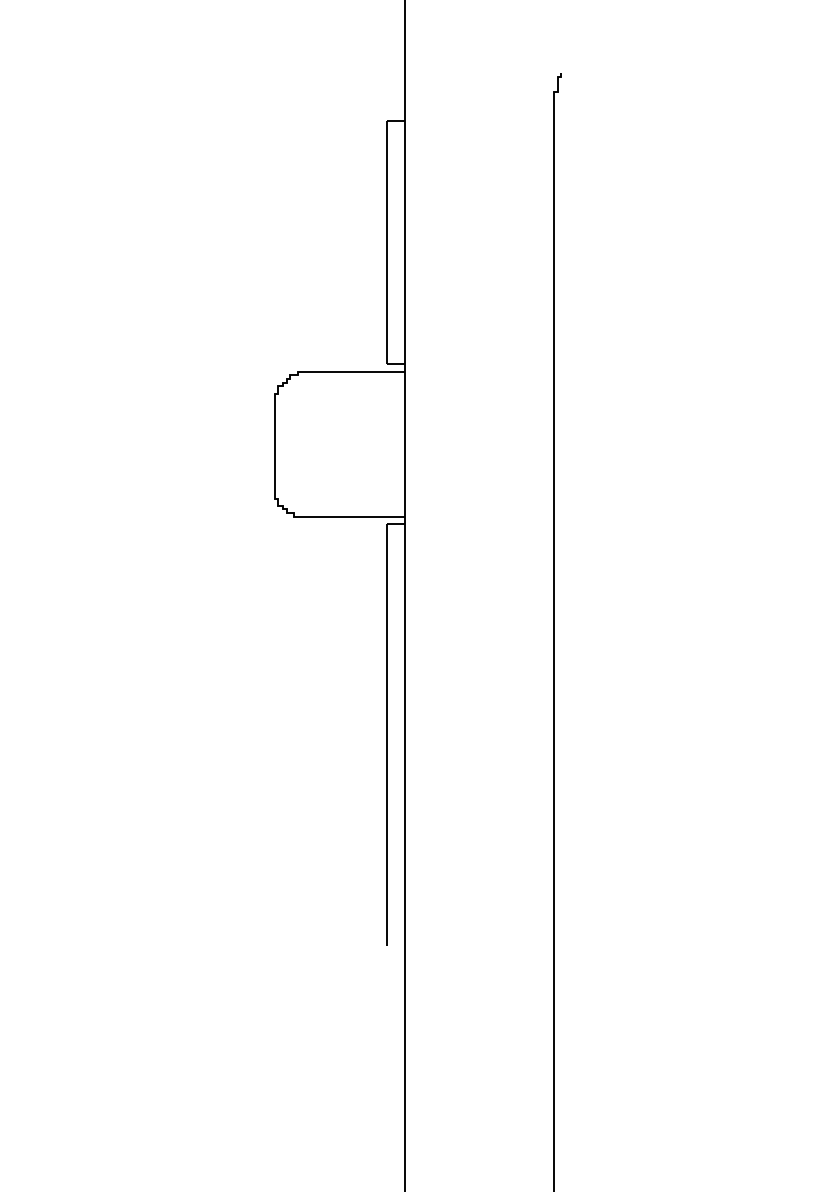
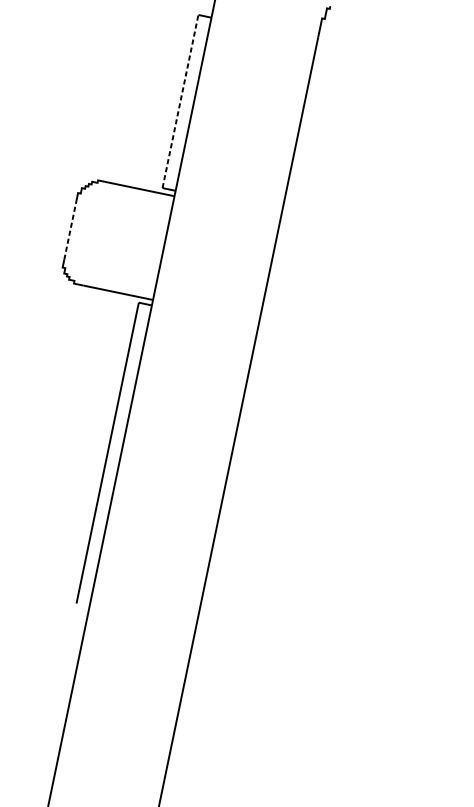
line: (386, 242) -> (180, 101), solid -> dashed
line: (274, 446) -> (70, 230), solid -> dashed

